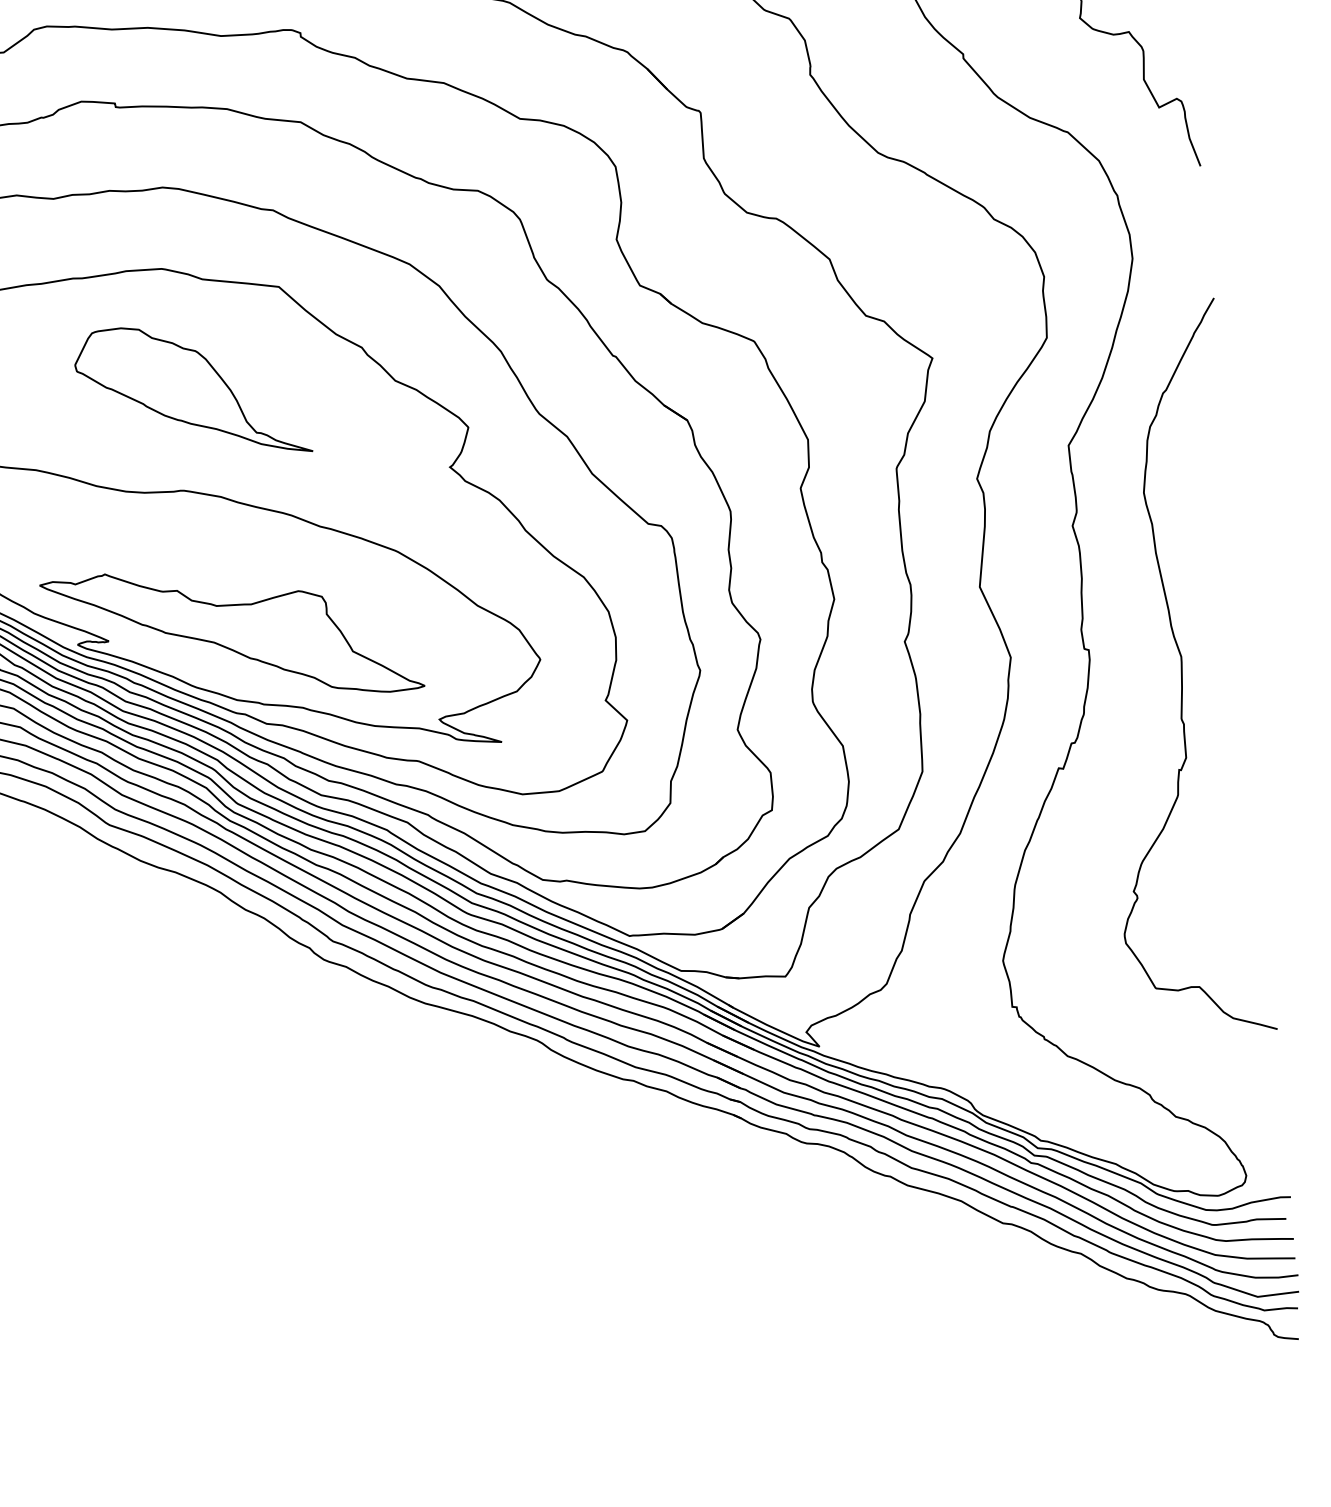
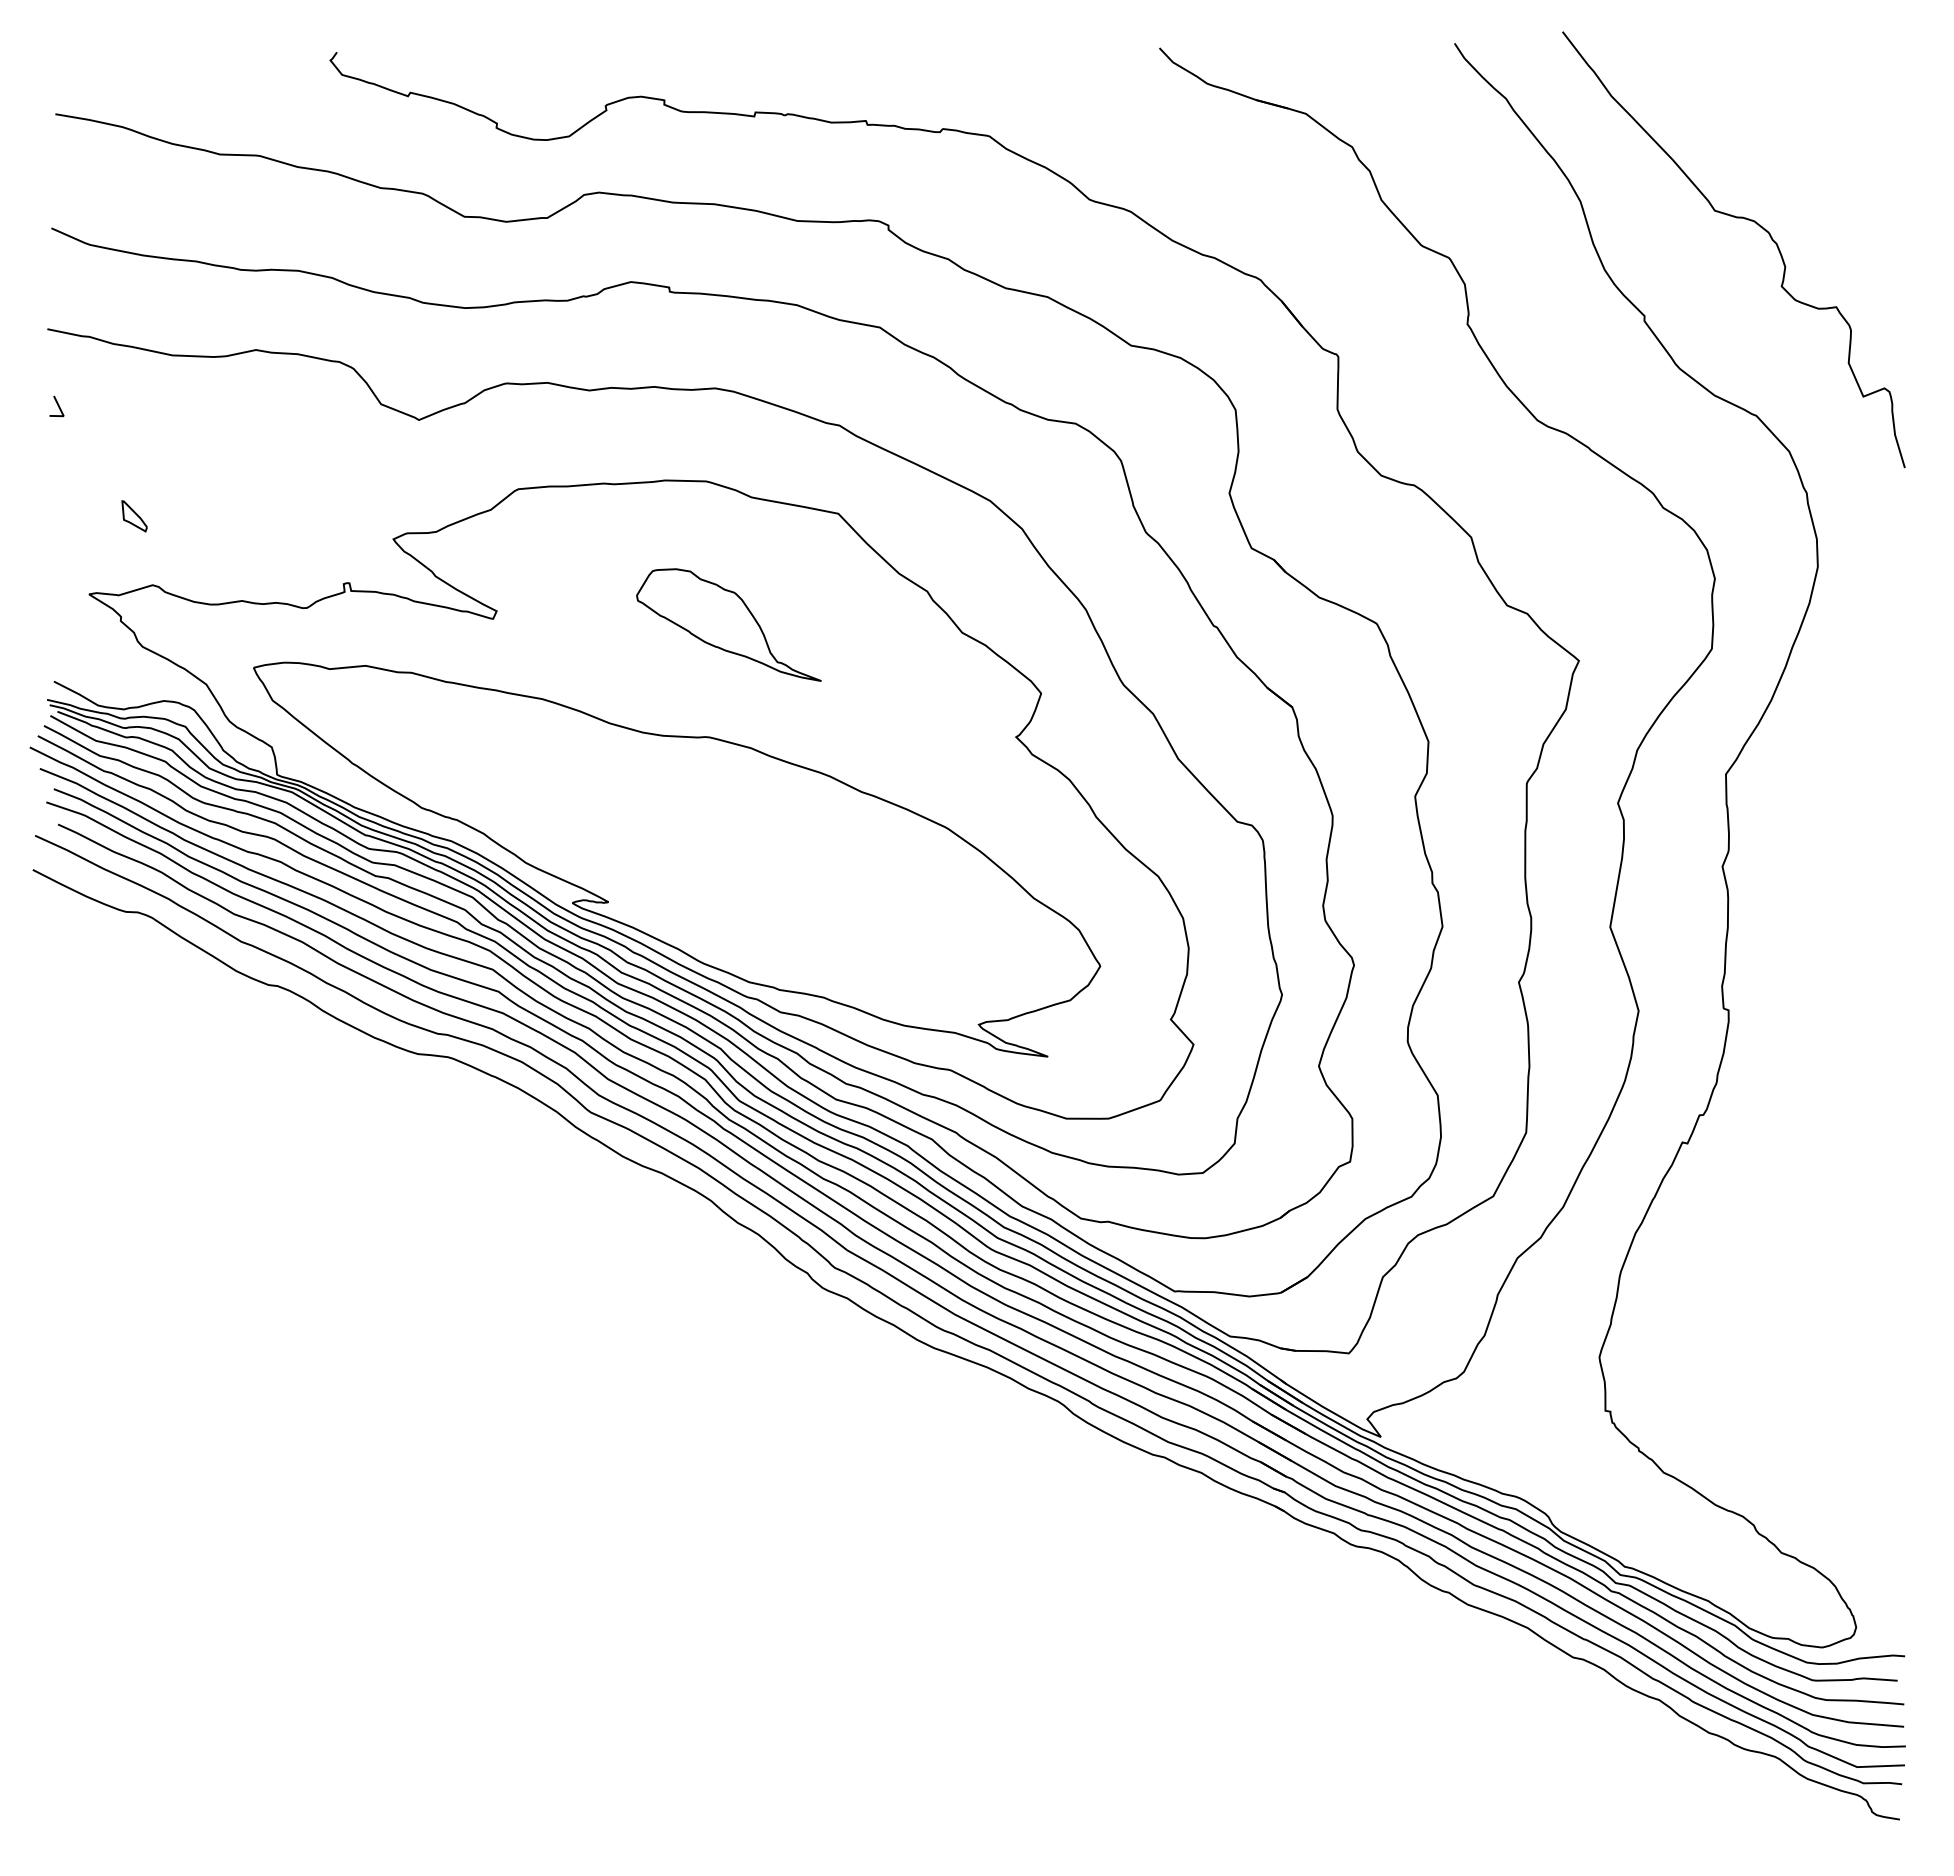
part: (191, 391) -> (728, 624), size x0.7
part: (231, 634) -> (749, 906), removed
curve: (1180, 672) -> (1831, 1045), removed

